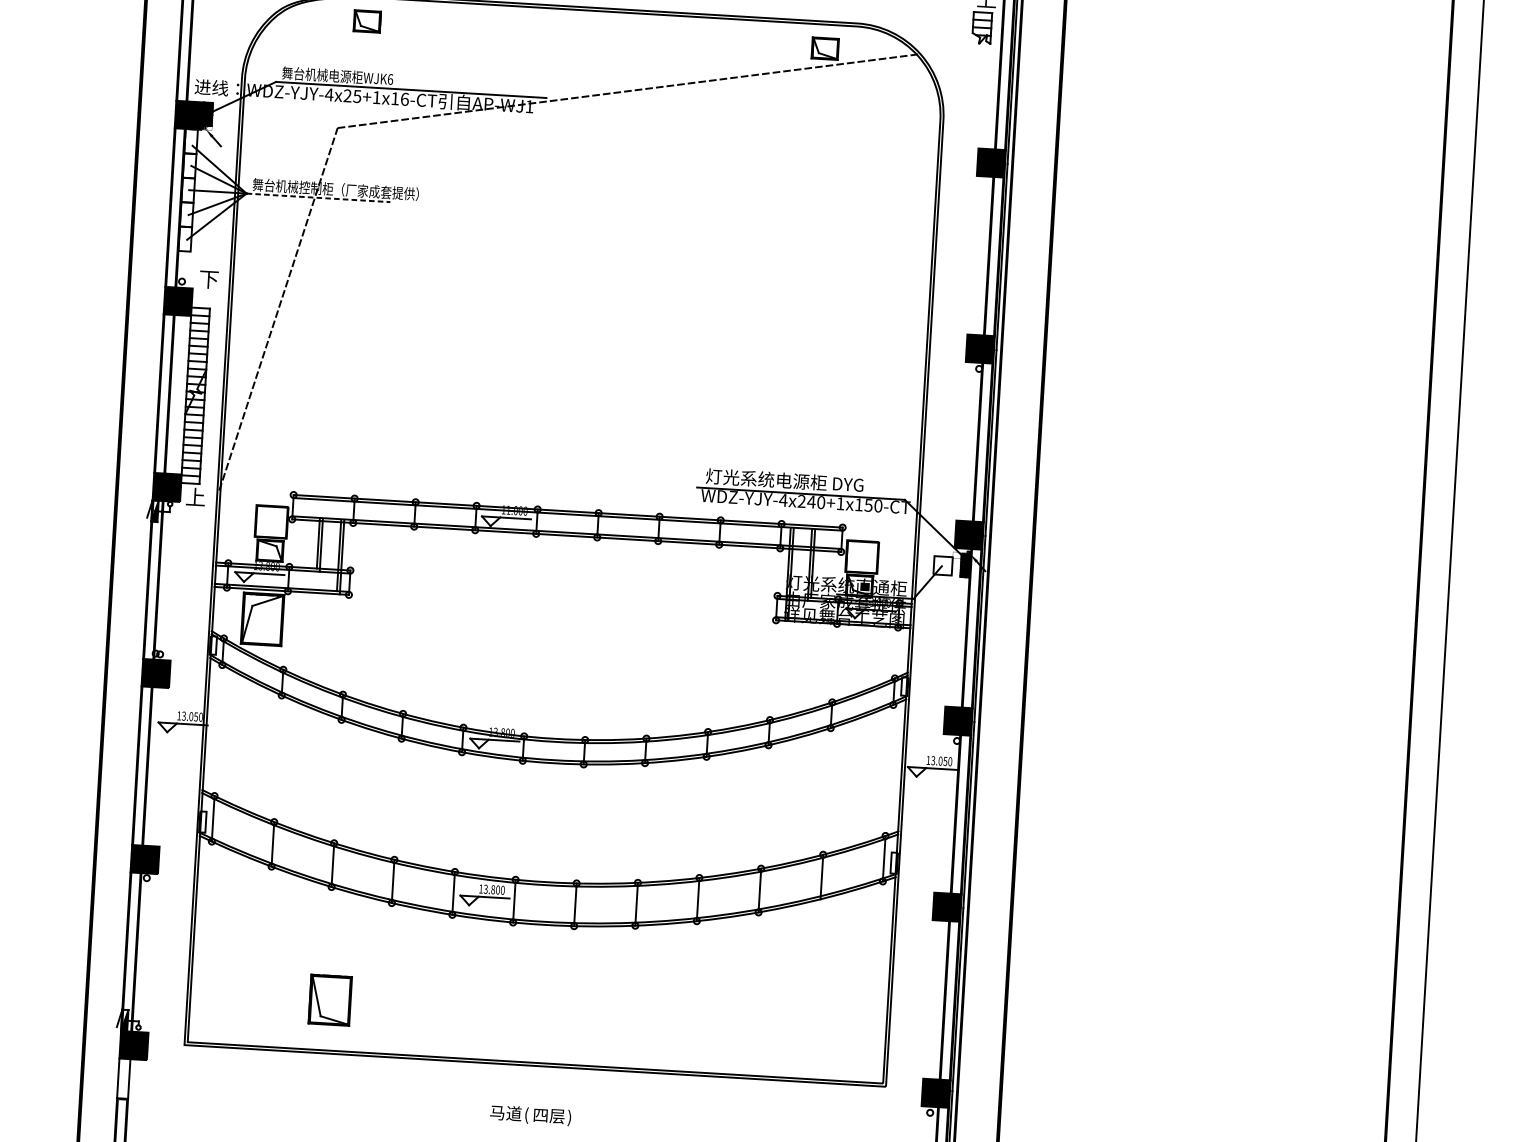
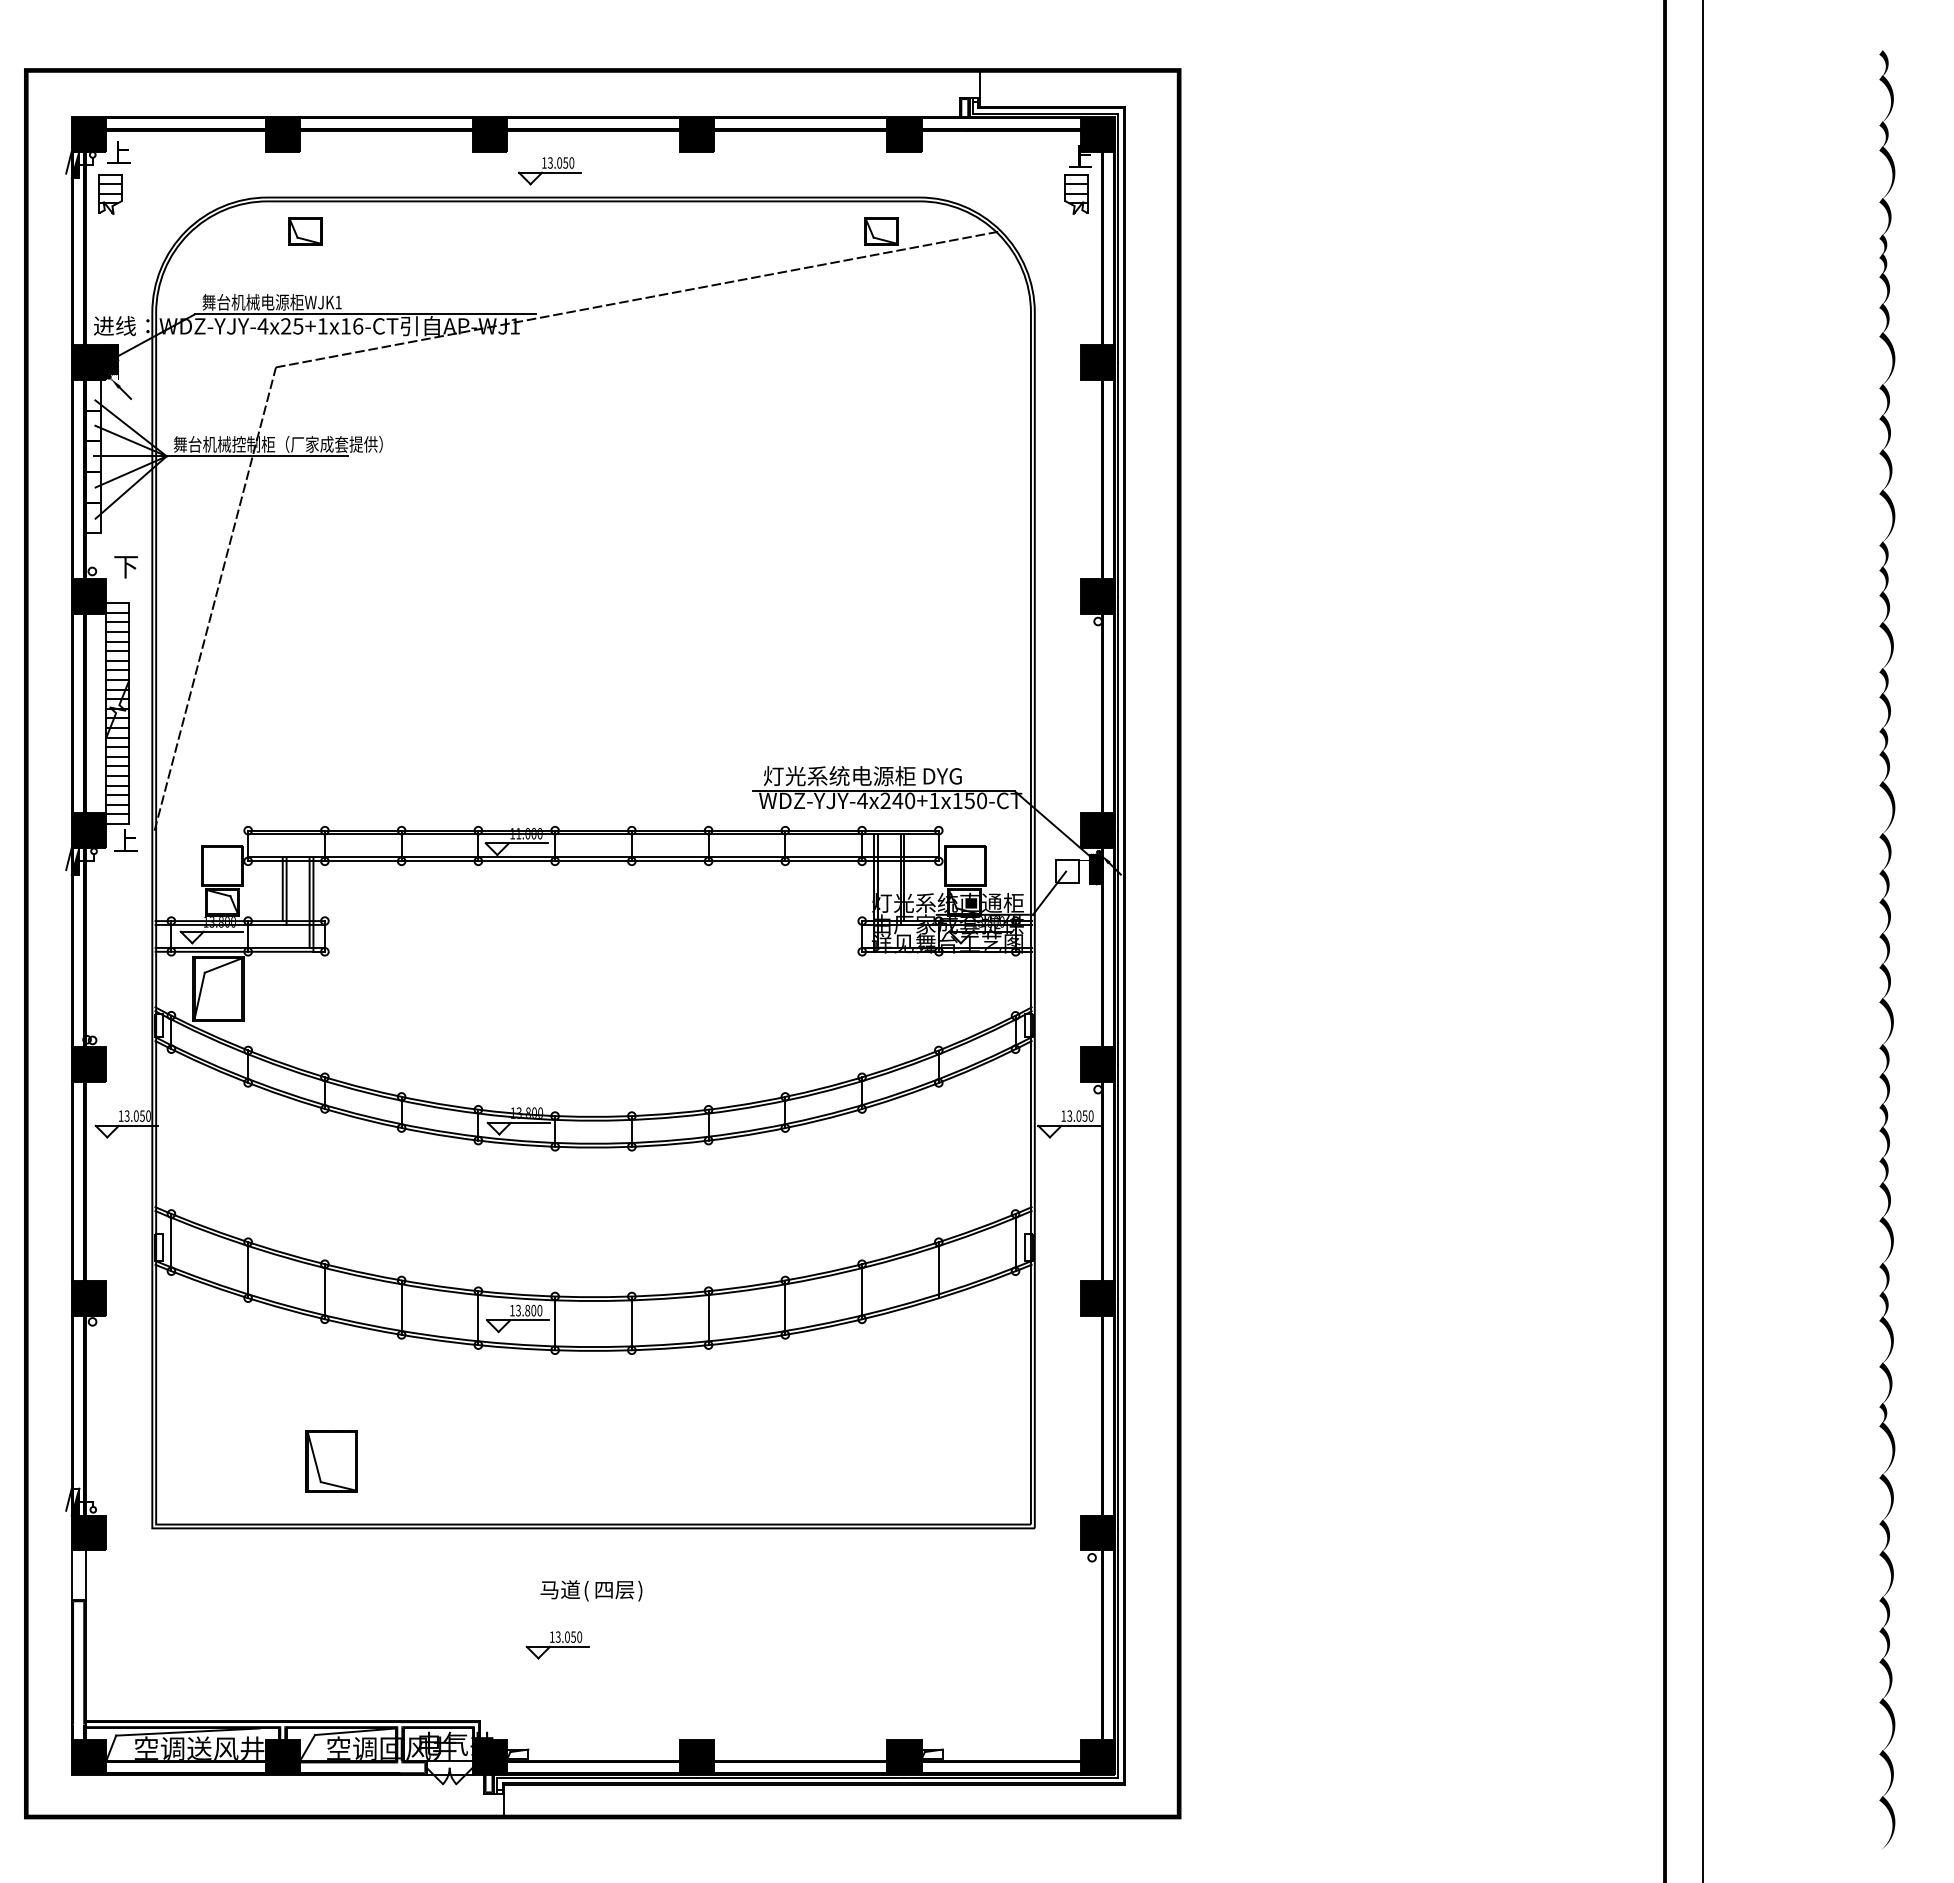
text: (390, 79) -> (338, 302), WJK6 -> WJK1
line: (318, 198) -> (257, 456), dashed -> solid

